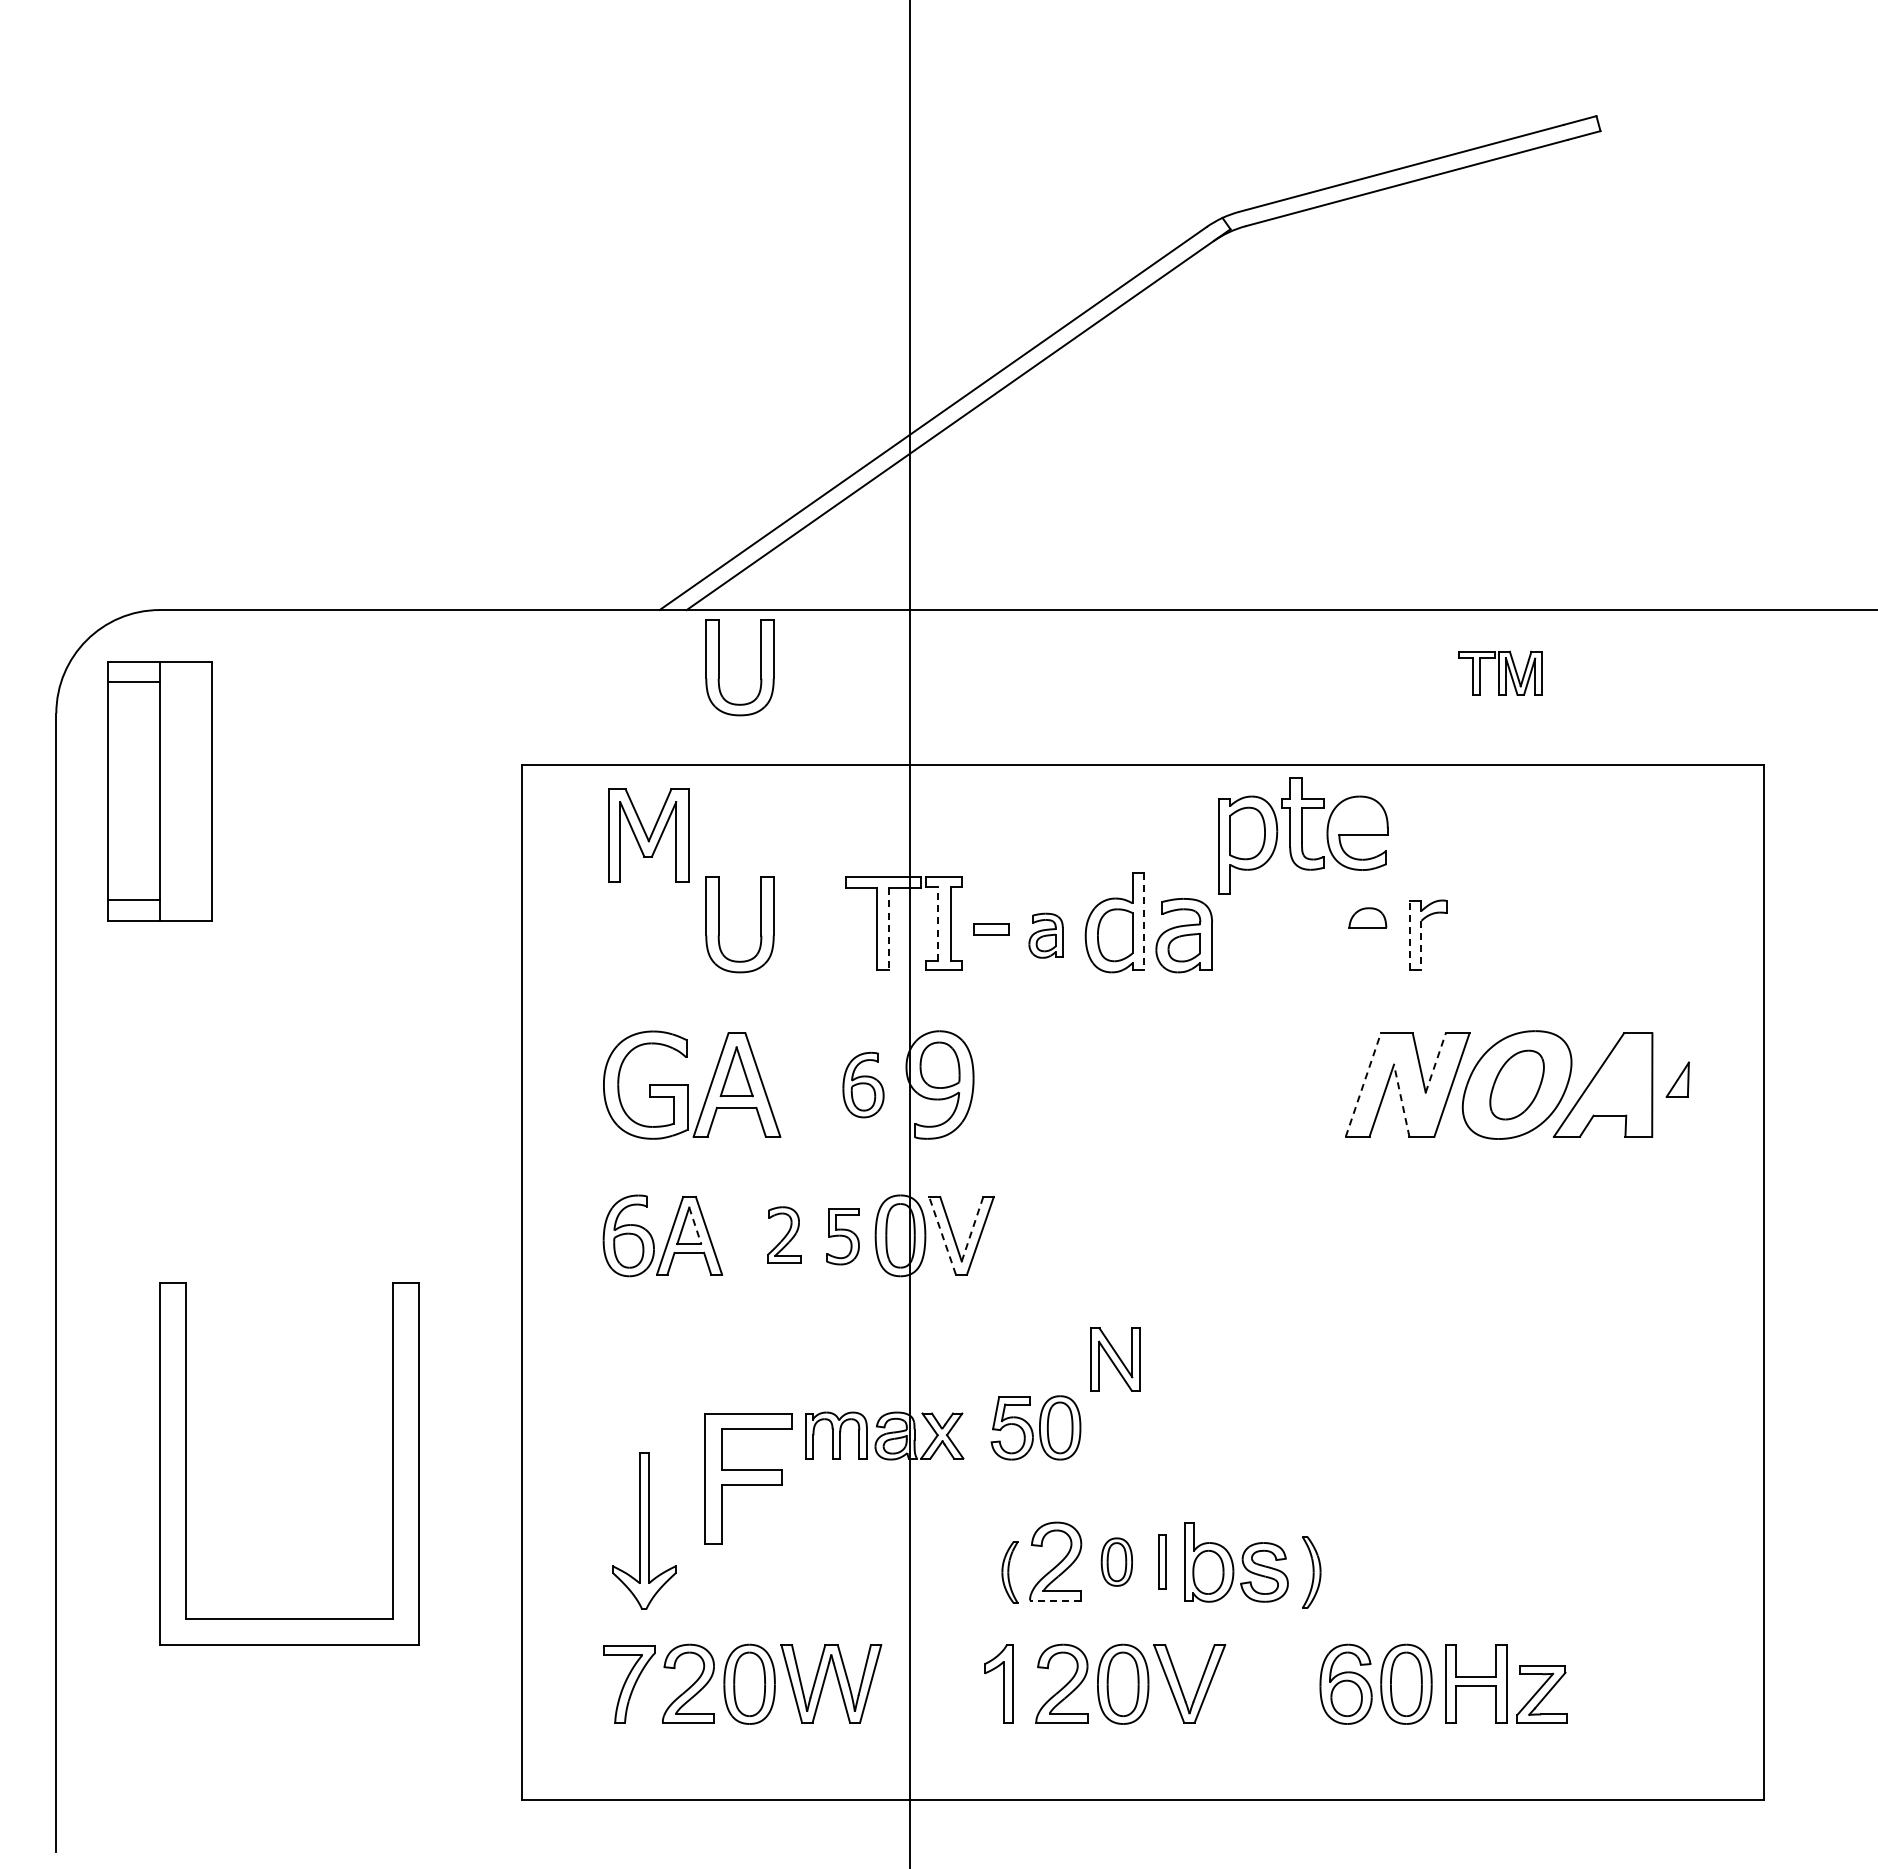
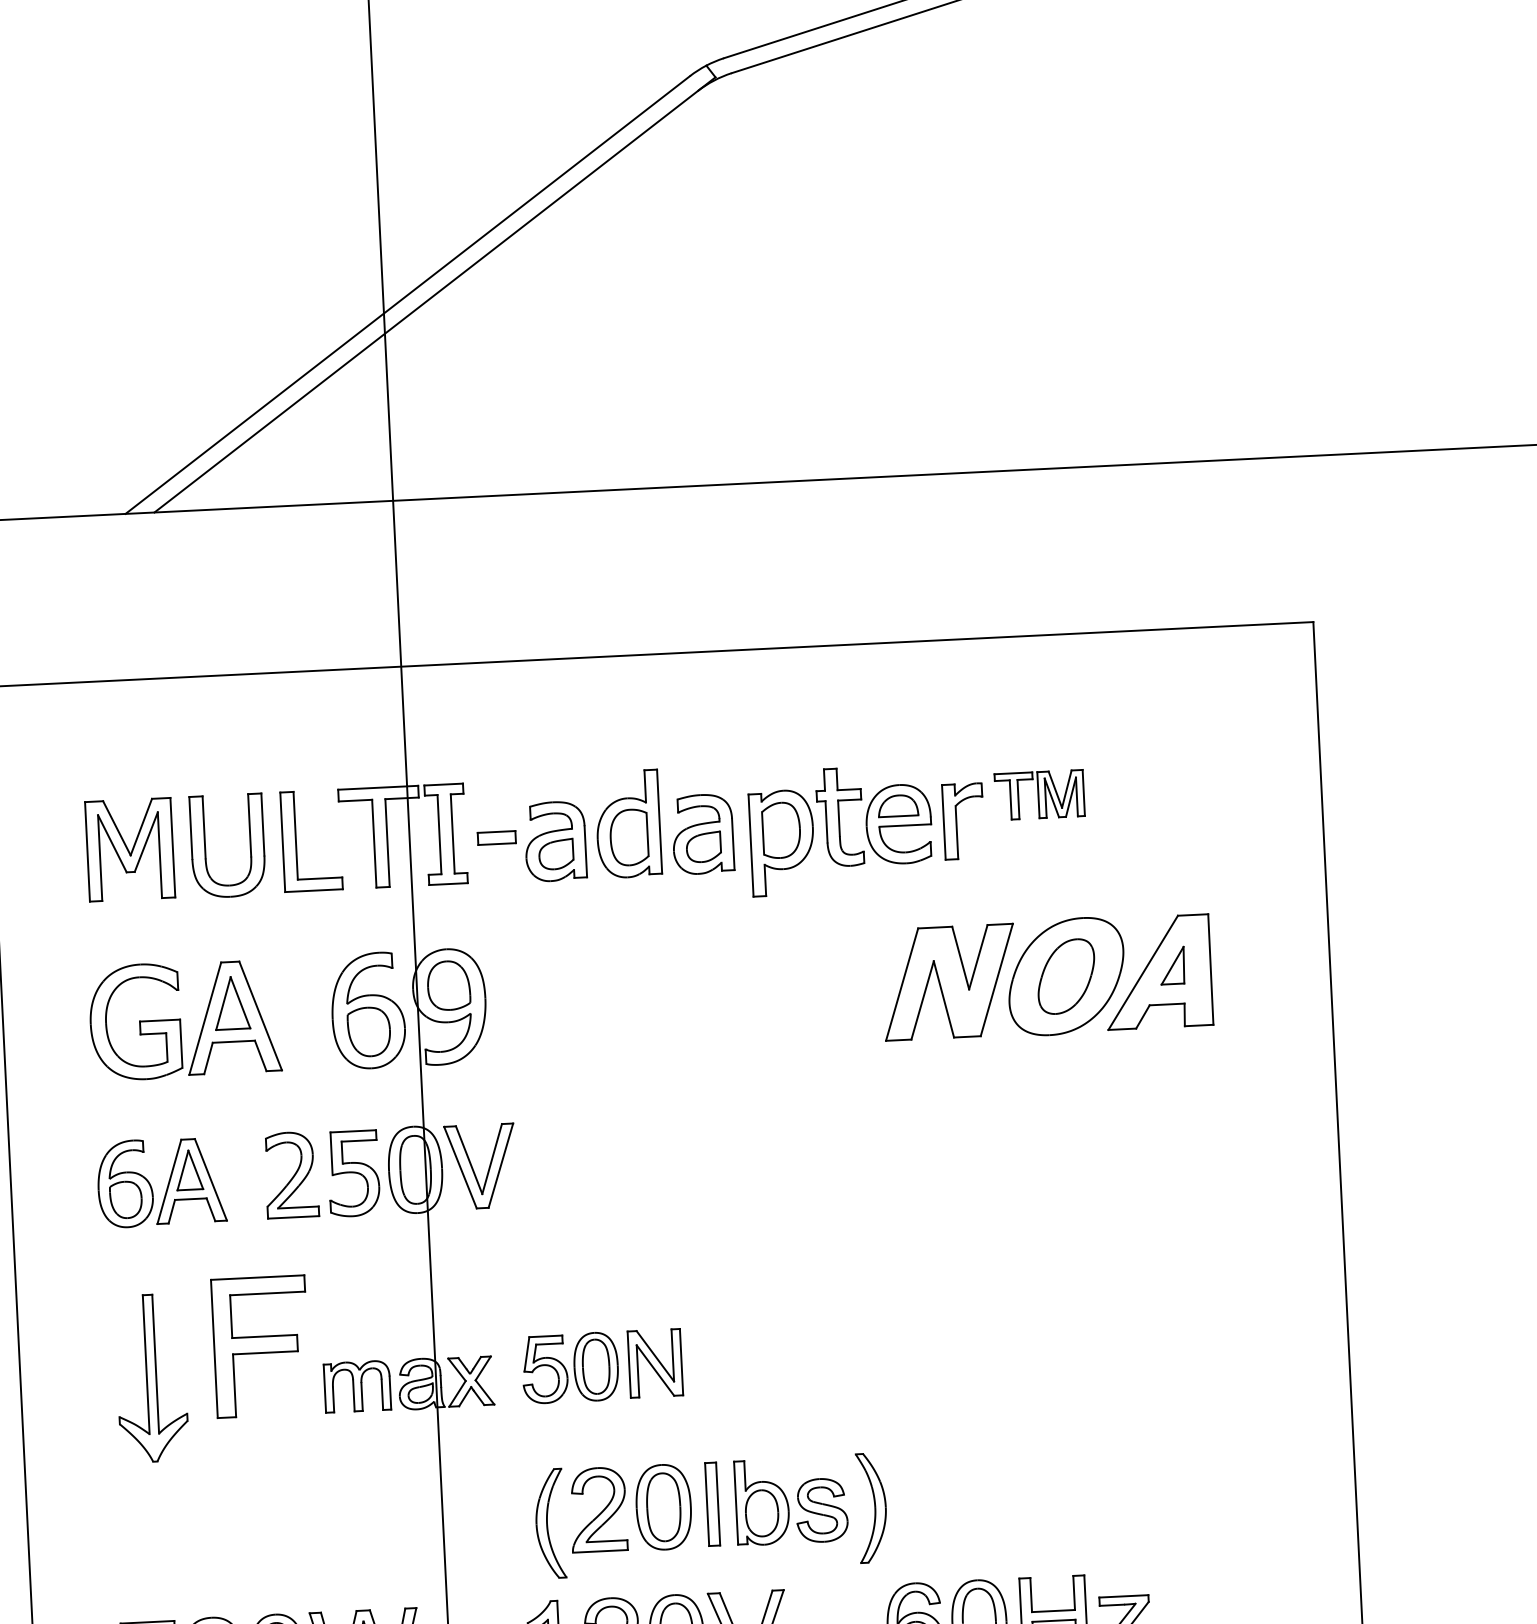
part: (719, 667) -> (192, 572), removed
part: (1500, 672) -> (1039, 794), moved
part: (648, 835) -> (129, 849), moved
part: (1303, 835) -> (841, 829), moved
line: (1144, 921) -> (659, 821), dashed -> solid
part: (804, 923) -> (296, 841), added
line: (938, 923) -> (439, 834), dashed -> solid
line: (889, 929) -> (387, 843), dashed -> solid
part: (1045, 935) -> (554, 841), size x1.67
line: (1409, 935) -> (943, 822), dashed -> solid
line: (1421, 945) -> (956, 832), dashed -> solid
line: (1435, 1062) -> (978, 956), dashed -> solid
part: (1677, 1079) -> (1172, 965), moved
part: (863, 1084) -> (368, 1010), size x1.67
line: (1363, 1085) -> (902, 985), dashed -> solid
line: (1401, 1100) -> (943, 999), dashed -> solid
line: (695, 1226) -> (196, 1170), dashed -> solid
line: (972, 1229) -> (492, 1159), dashed -> solid
part: (784, 1234) -> (291, 1174), size x1.43
line: (942, 1235) -> (460, 1167), dashed -> solid
part: (842, 1236) -> (353, 1173), size x1.43
part: (1115, 1359) -> (655, 1363), moved
part: (748, 1478) -> (261, 1346), moved
part: (644, 1530) -> (151, 1377), moved
part: (1116, 1561) -> (663, 1506), size x1.67
part: (1162, 1561) -> (712, 1504), size x1.43
part: (1009, 1572) -> (549, 1523), size x1.67
part: (1311, 1572) -> (872, 1508), size x1.43
line: (1055, 1600) -> (600, 1551), dashed -> solid

